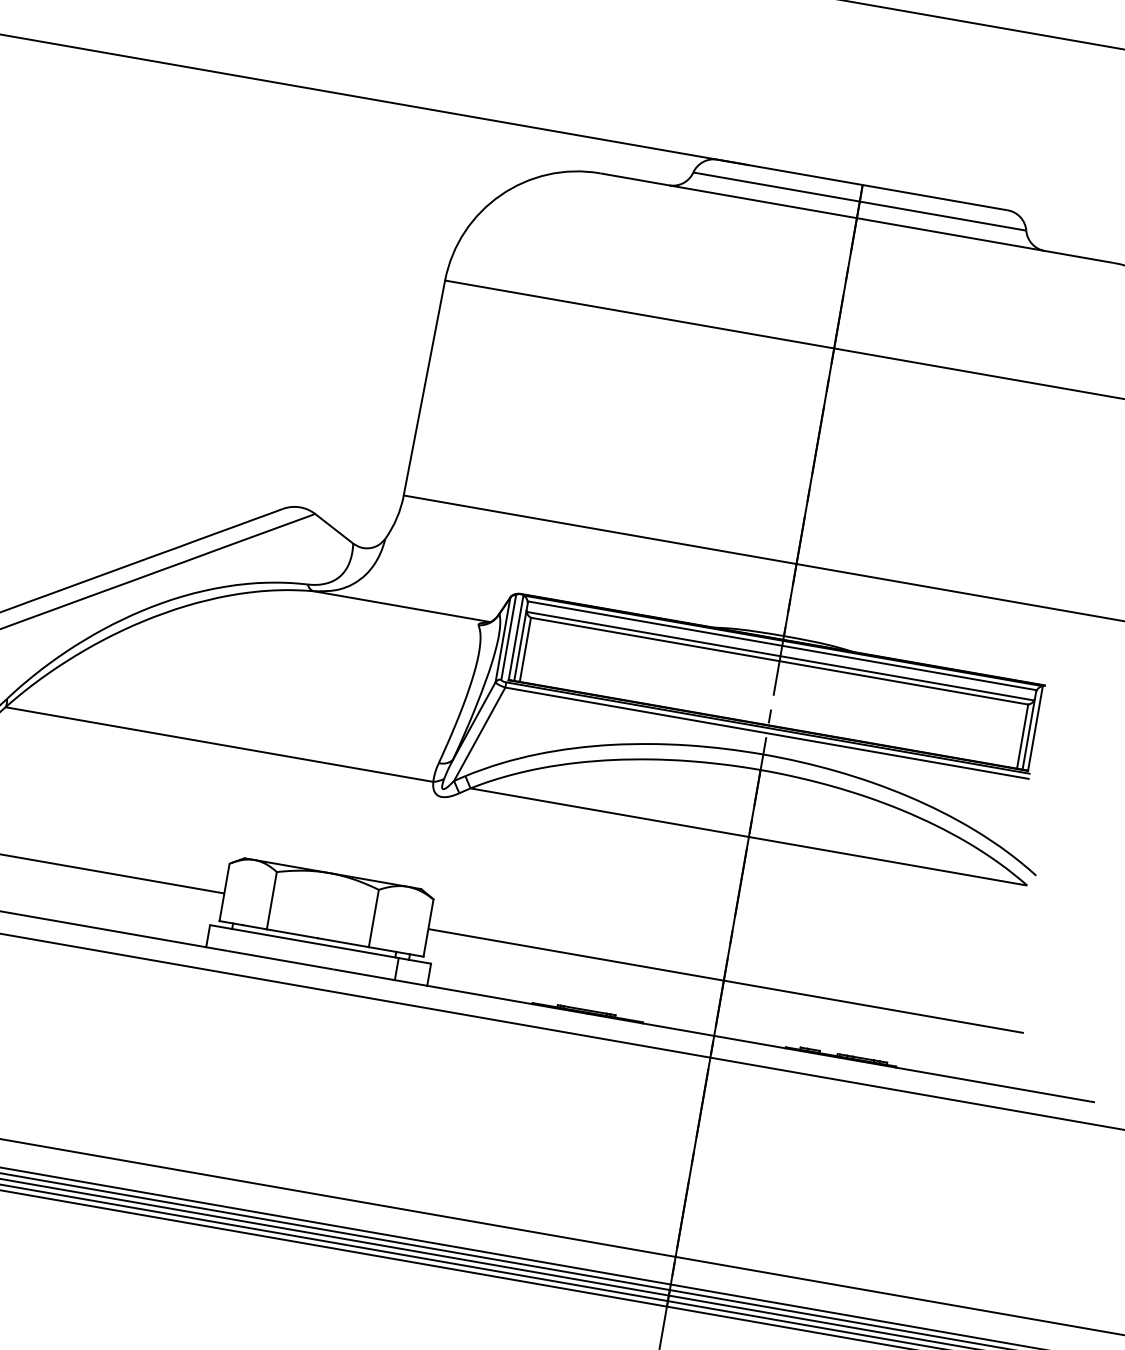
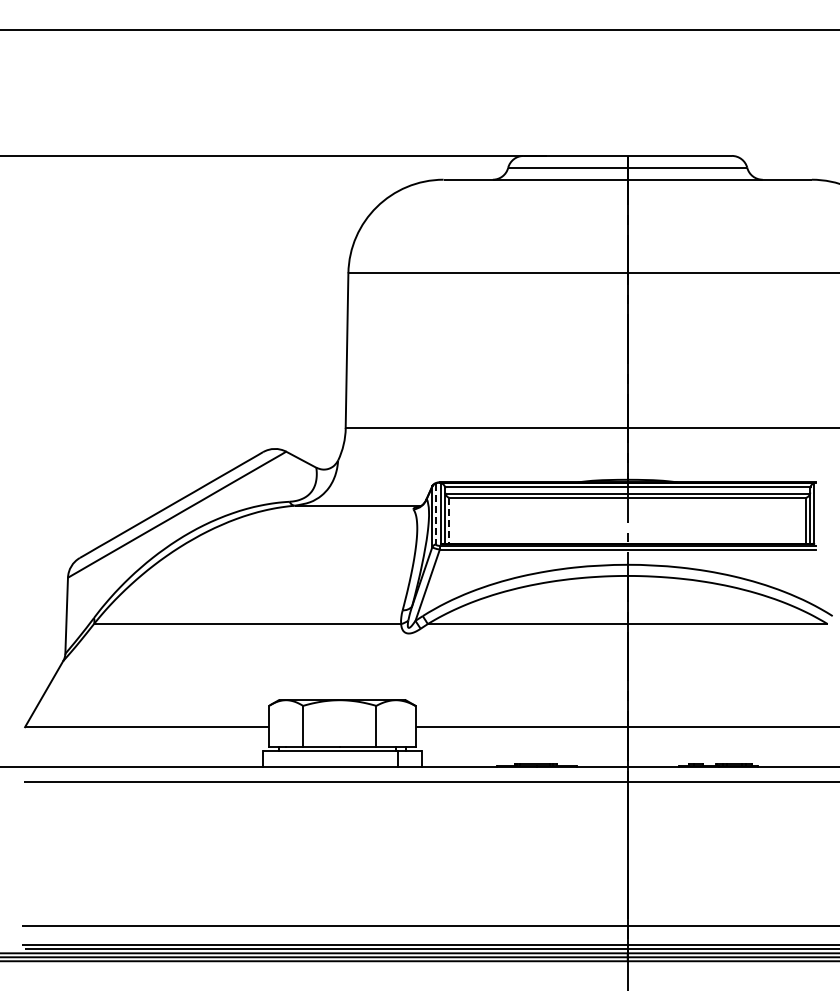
line: (509, 637) -> (436, 514), solid -> dashed
line: (525, 650) -> (449, 521), solid -> dashed

